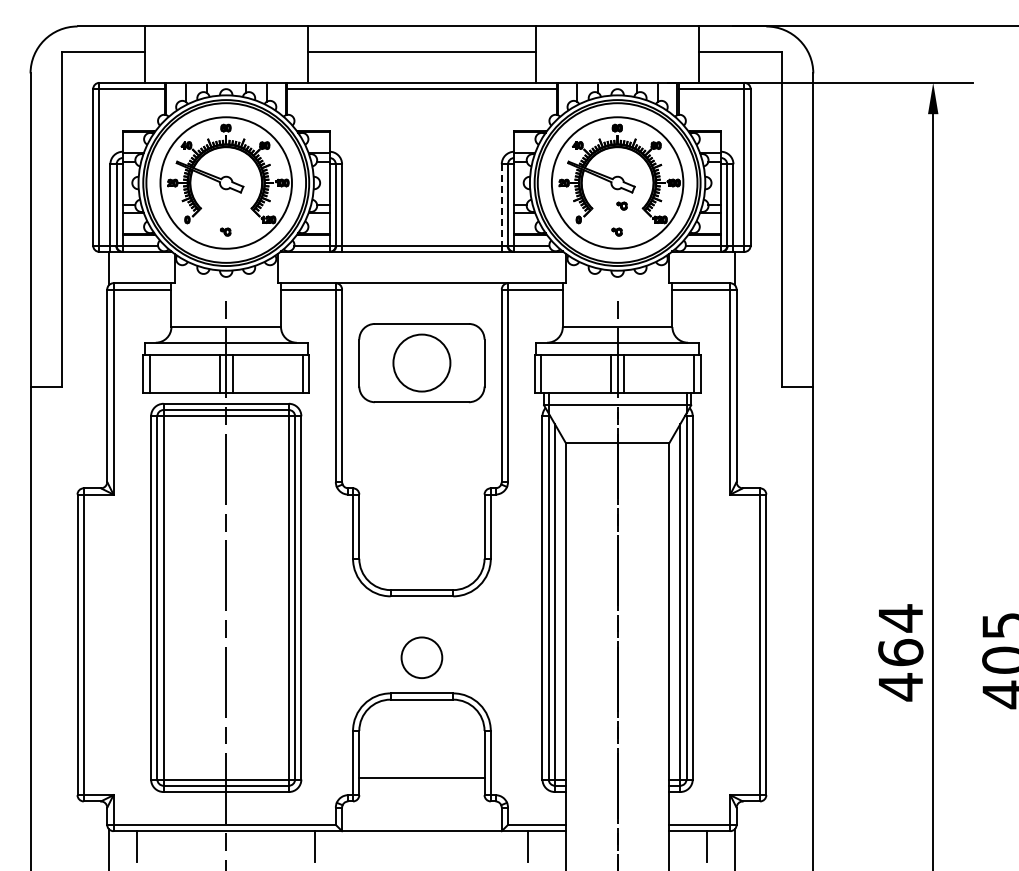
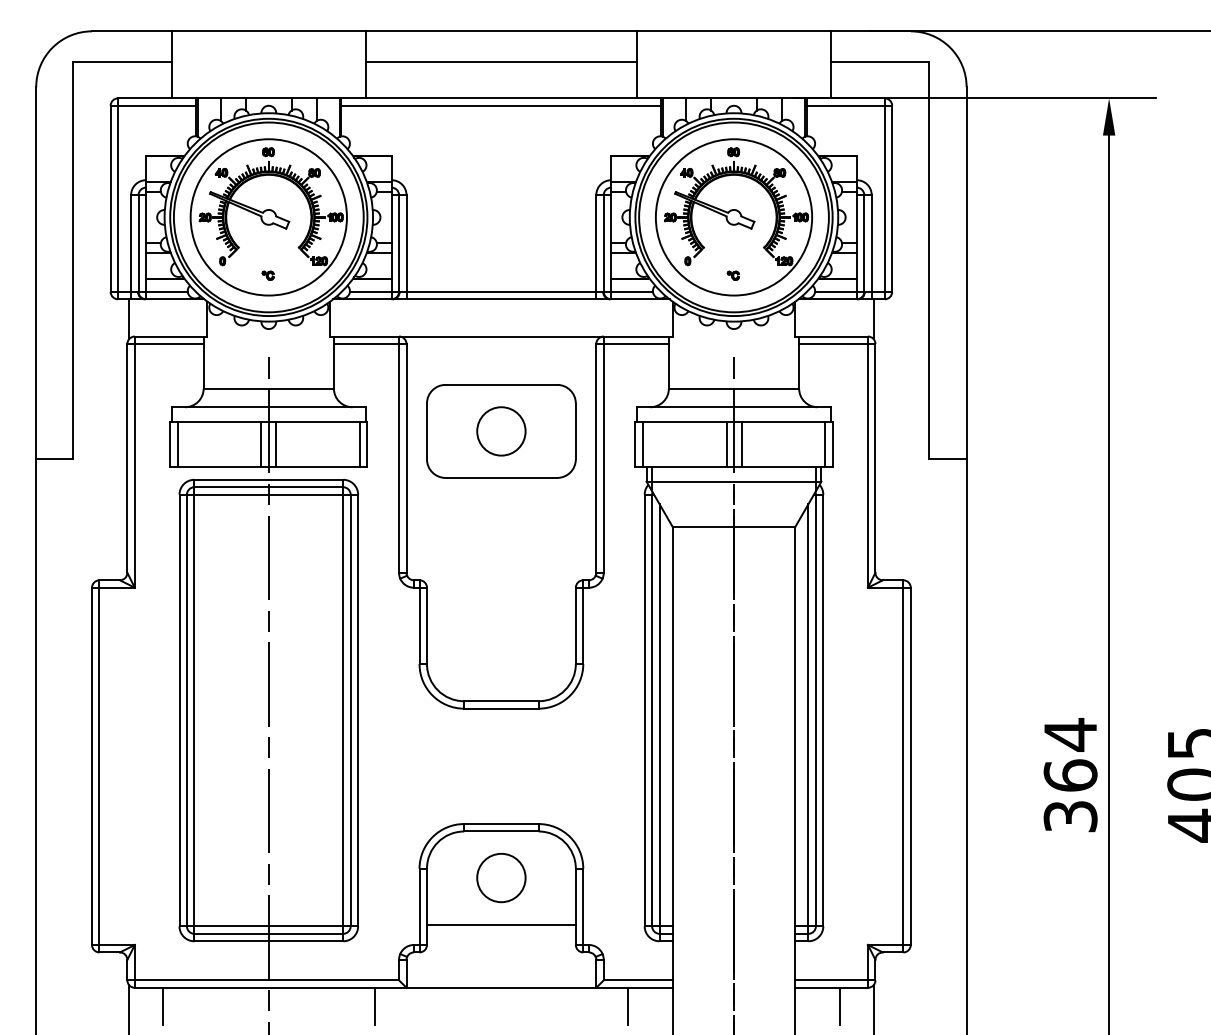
line: (501, 204) -> (595, 242), dashed -> solid
part: (621, 205) -> (738, 244), removed
circle: (421, 362) -> (500, 430), size x0.71
circle: (421, 657) -> (500, 877), moved
text: (900, 687) -> (1070, 817), 464 -> 364

